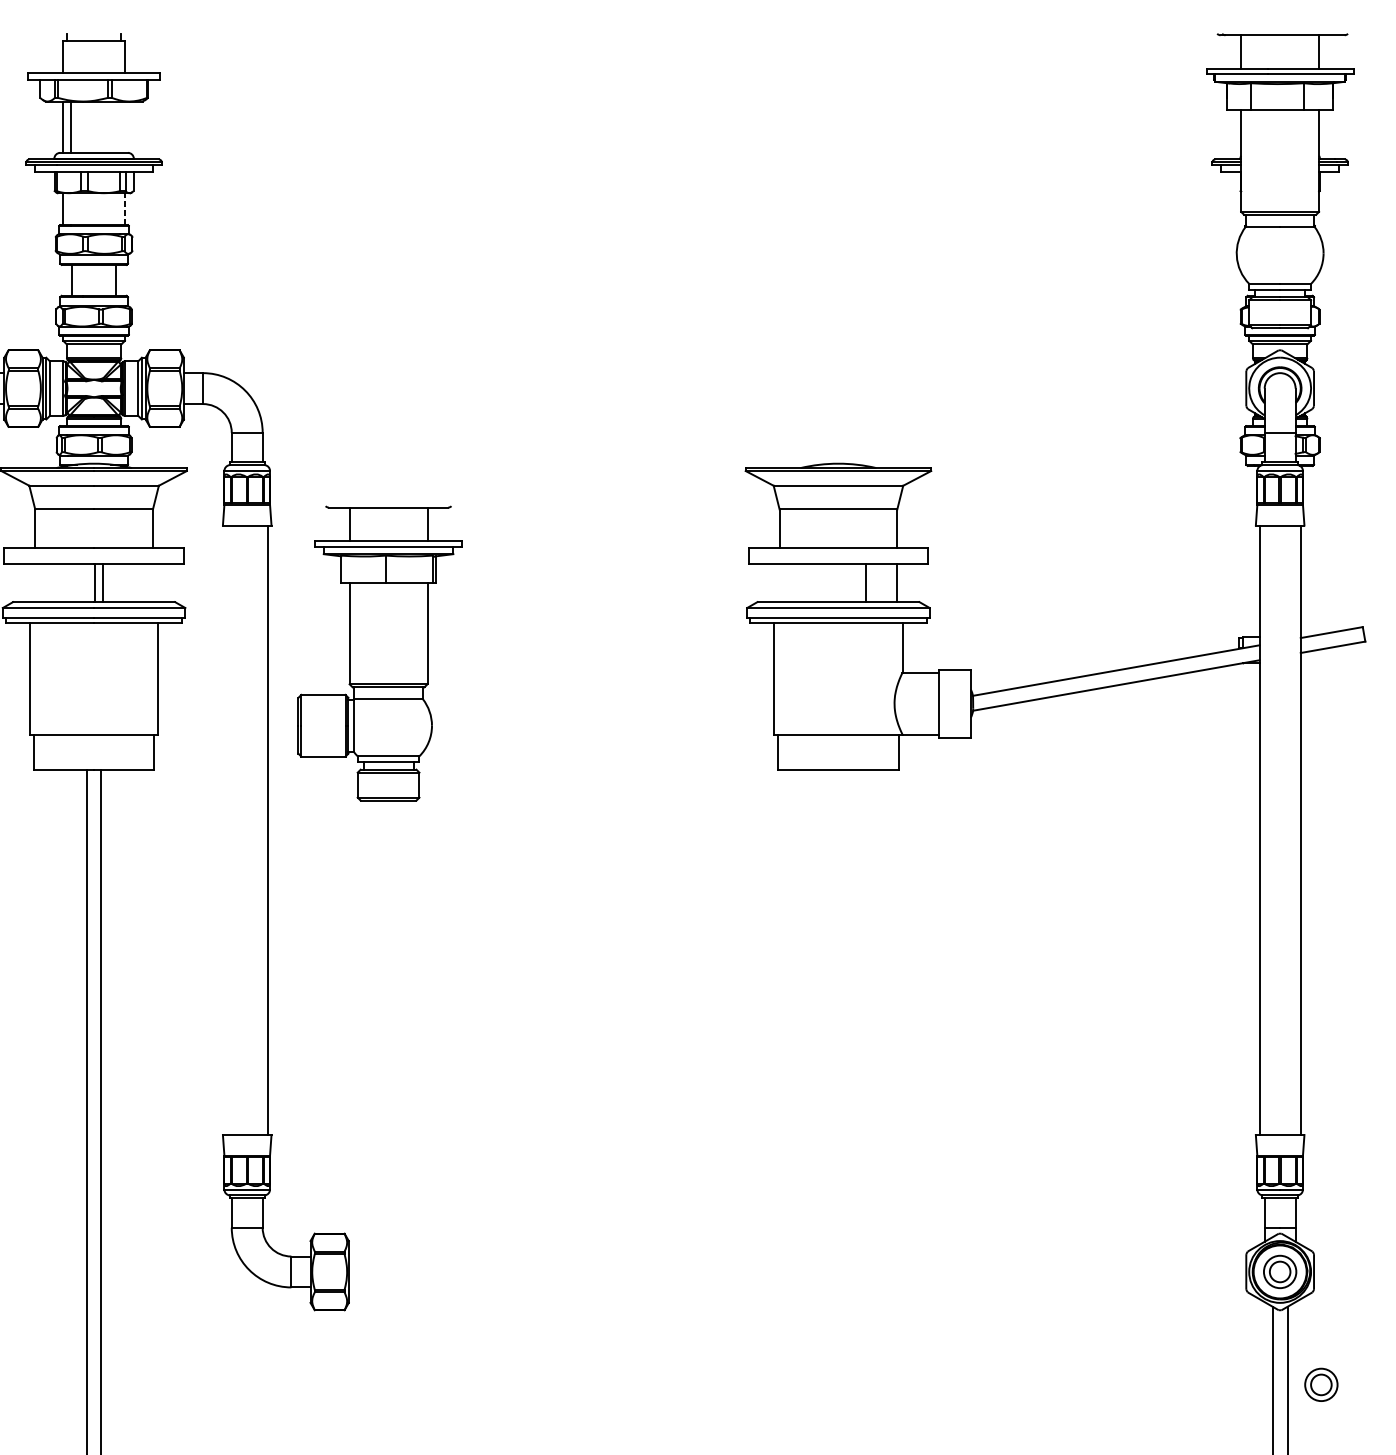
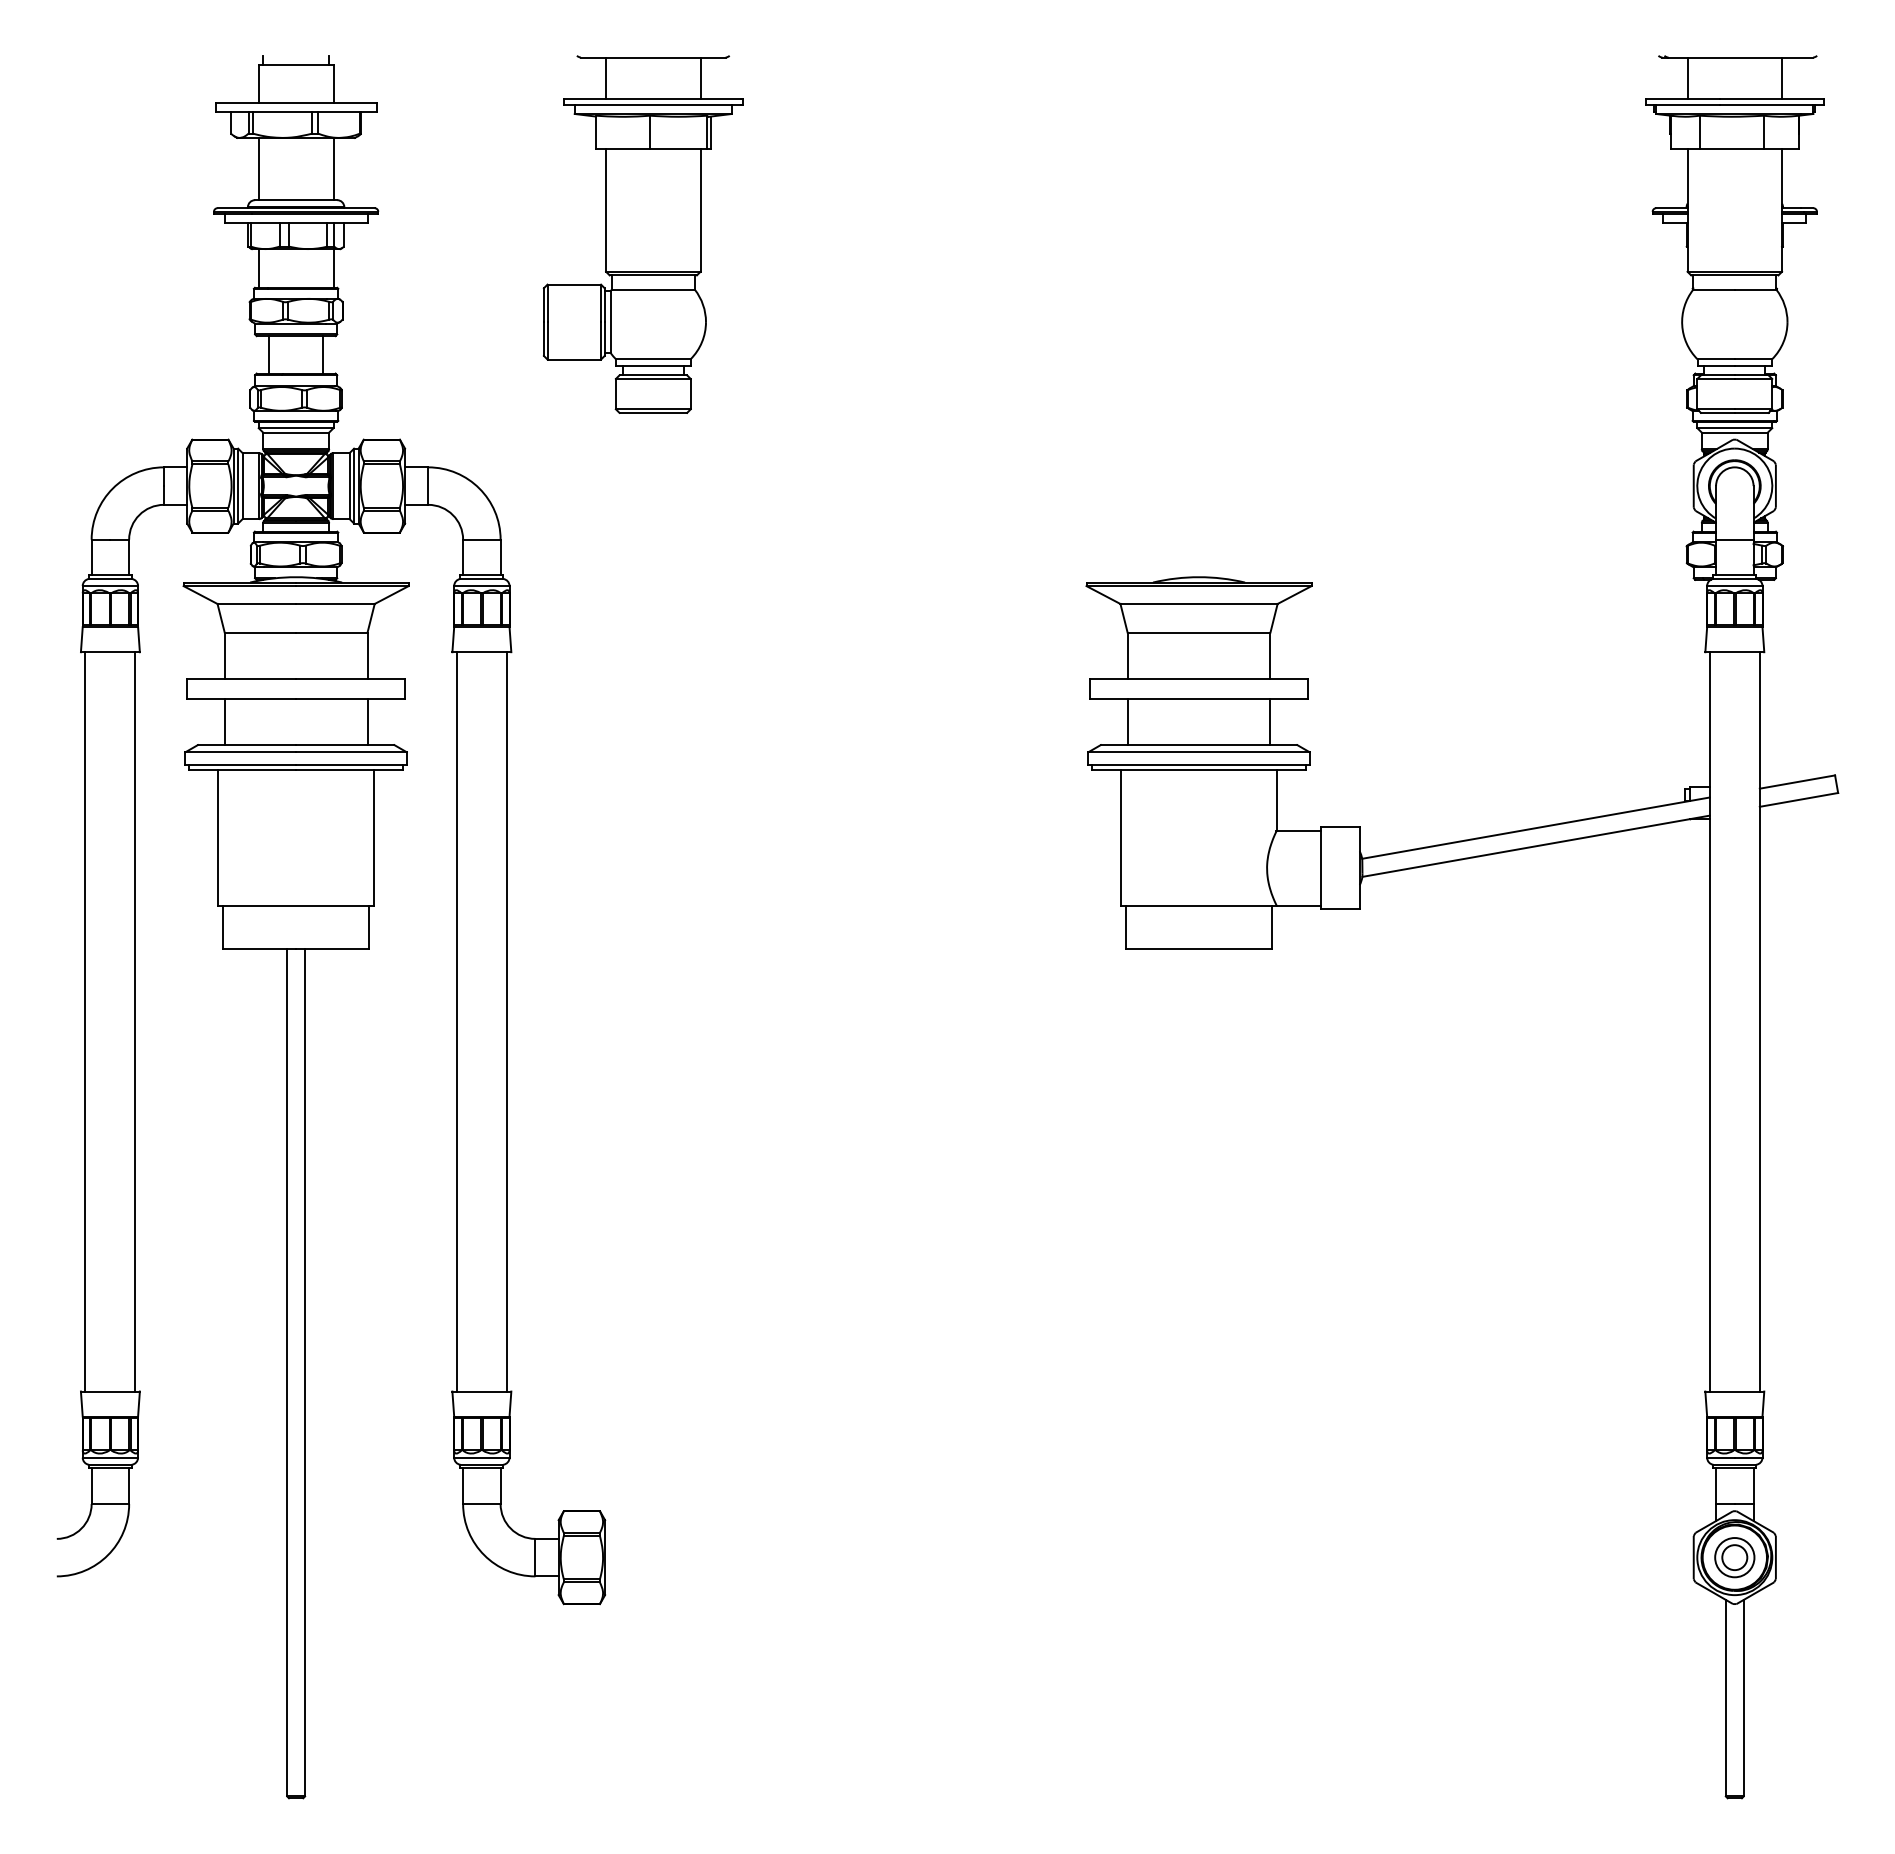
line: (70, 126) -> (333, 168), moved
line: (124, 208) -> (333, 267), dashed -> solid
line: (94, 582) -> (224, 721), moved
line: (102, 582) -> (367, 721), moved
line: (866, 582) -> (1127, 721), moved
part: (379, 653) -> (642, 234), moved
line: (226, 829) -> (456, 1021), added
part: (1321, 1384) -> (1784, 1694), removed

